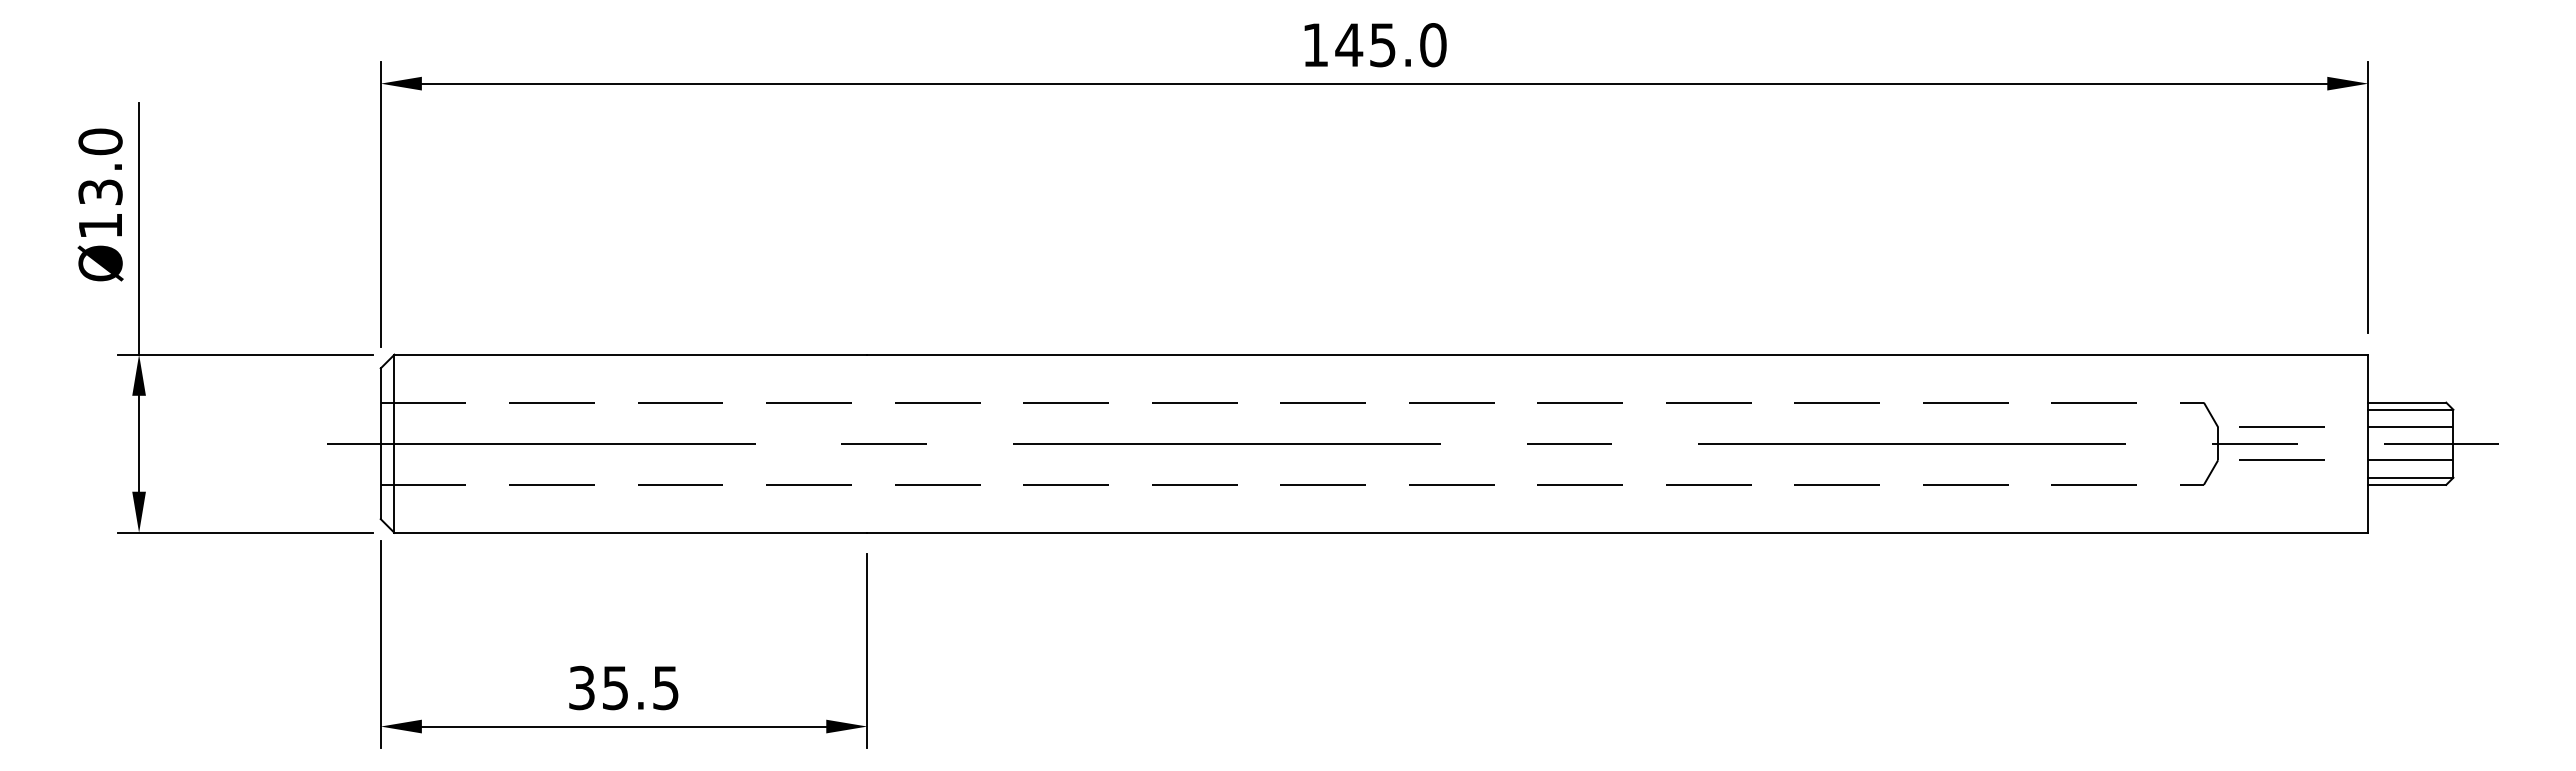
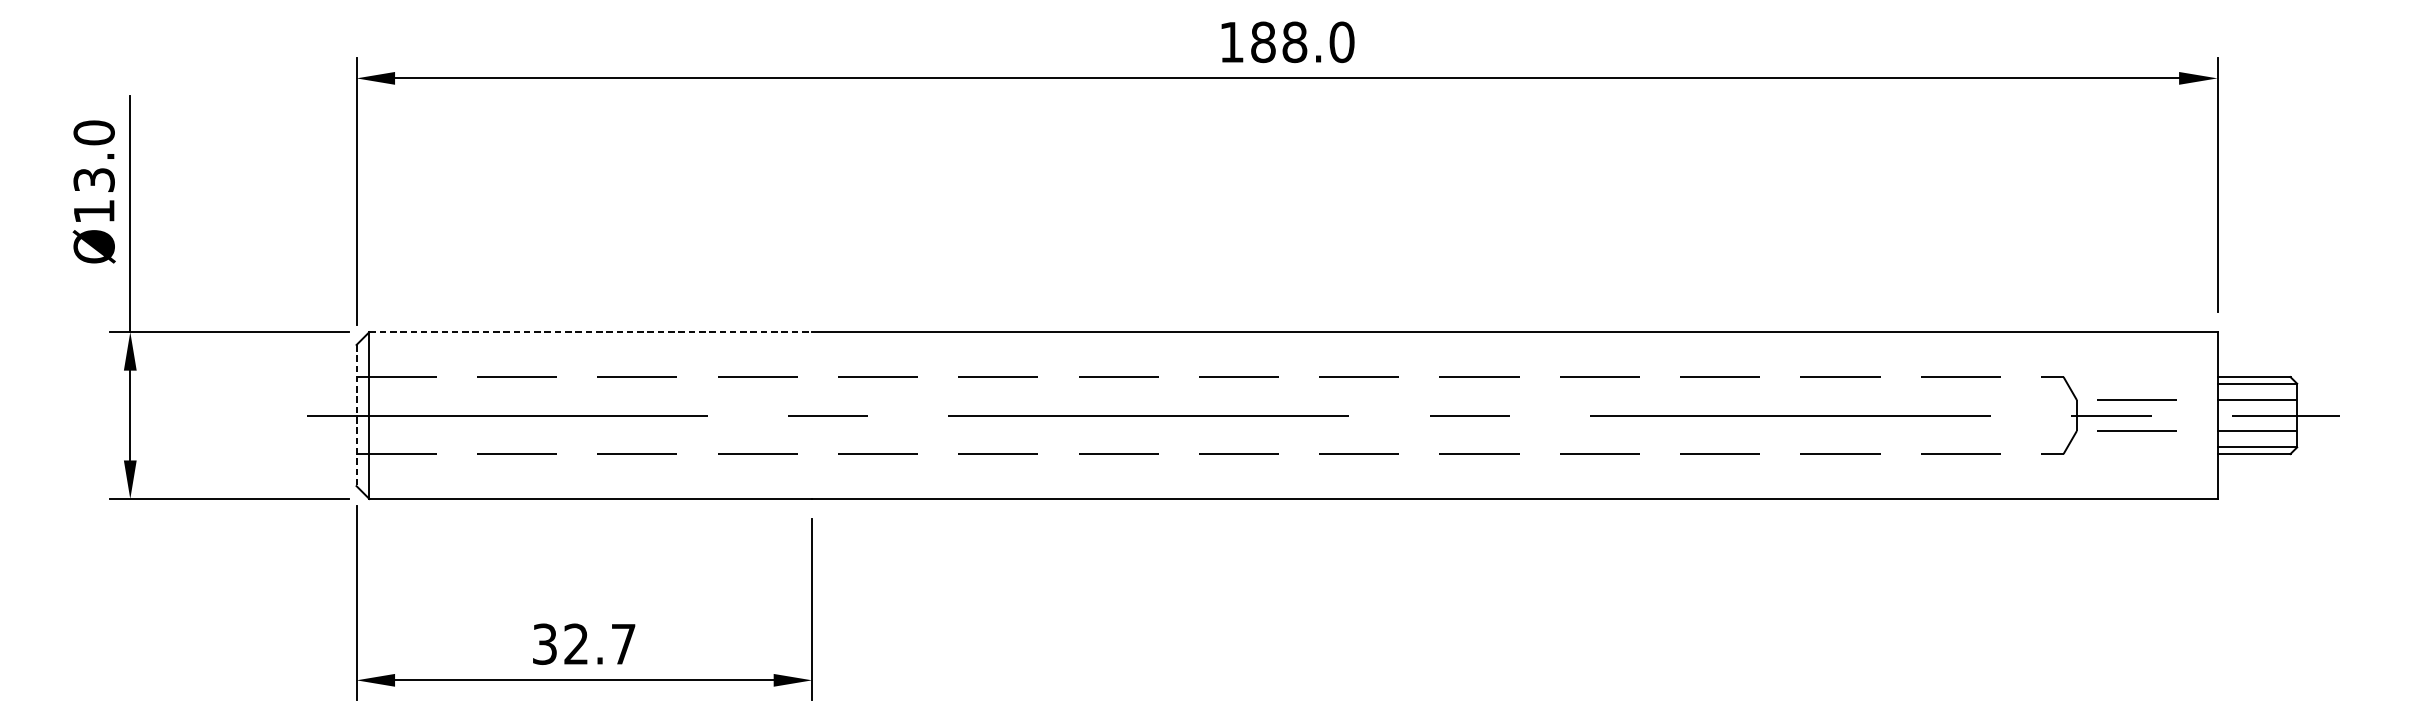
text: (1365, 45) -> (1278, 42), 145.0 -> 188.0
line: (631, 354) -> (591, 331), solid -> dashed
line: (380, 444) -> (356, 416), solid -> dashed
text: (640, 687) -> (599, 643), 35.5 -> 32.7

